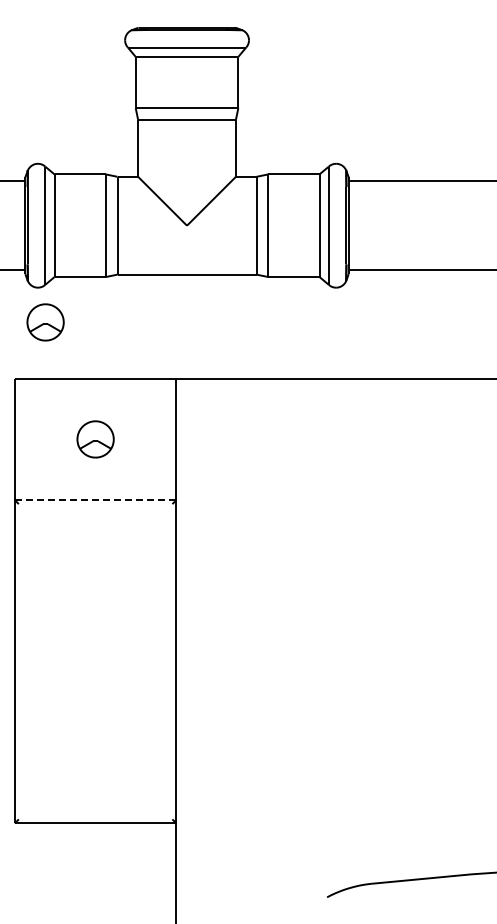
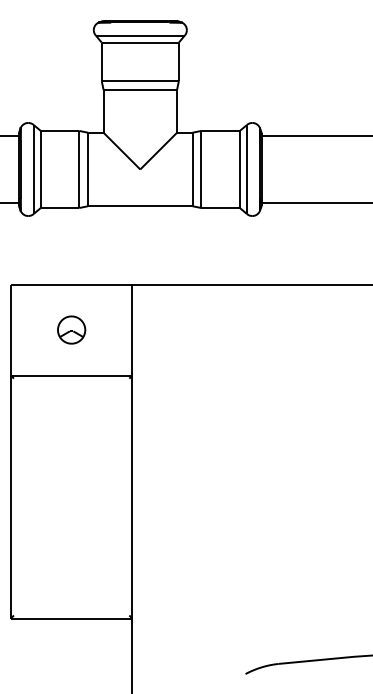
part: (45, 322) -> (33, 242), removed
line: (95, 500) -> (71, 375), dashed -> solid

